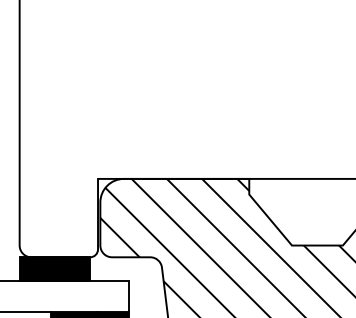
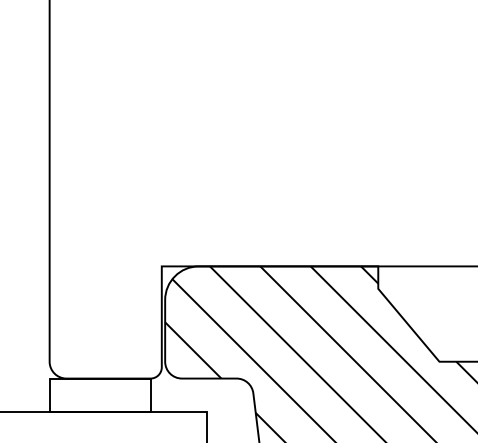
fill: (54, 268) -> (99, 394), removed

